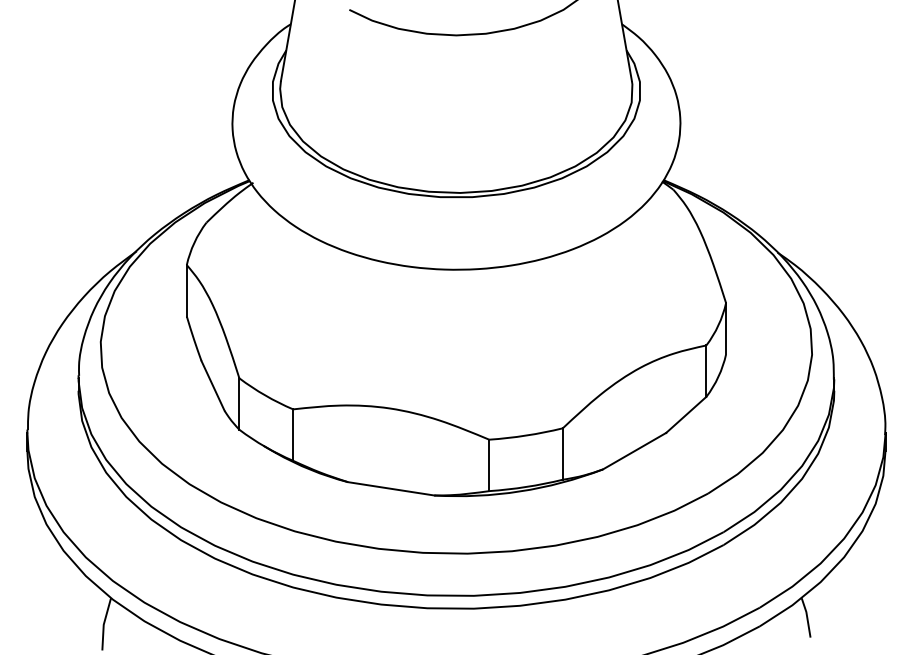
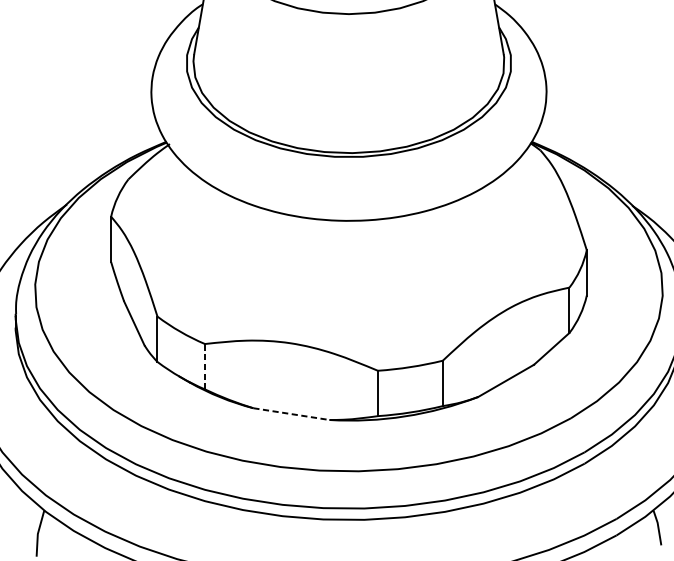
line: (293, 435) -> (205, 367), solid -> dashed
line: (391, 488) -> (291, 413), solid -> dashed

